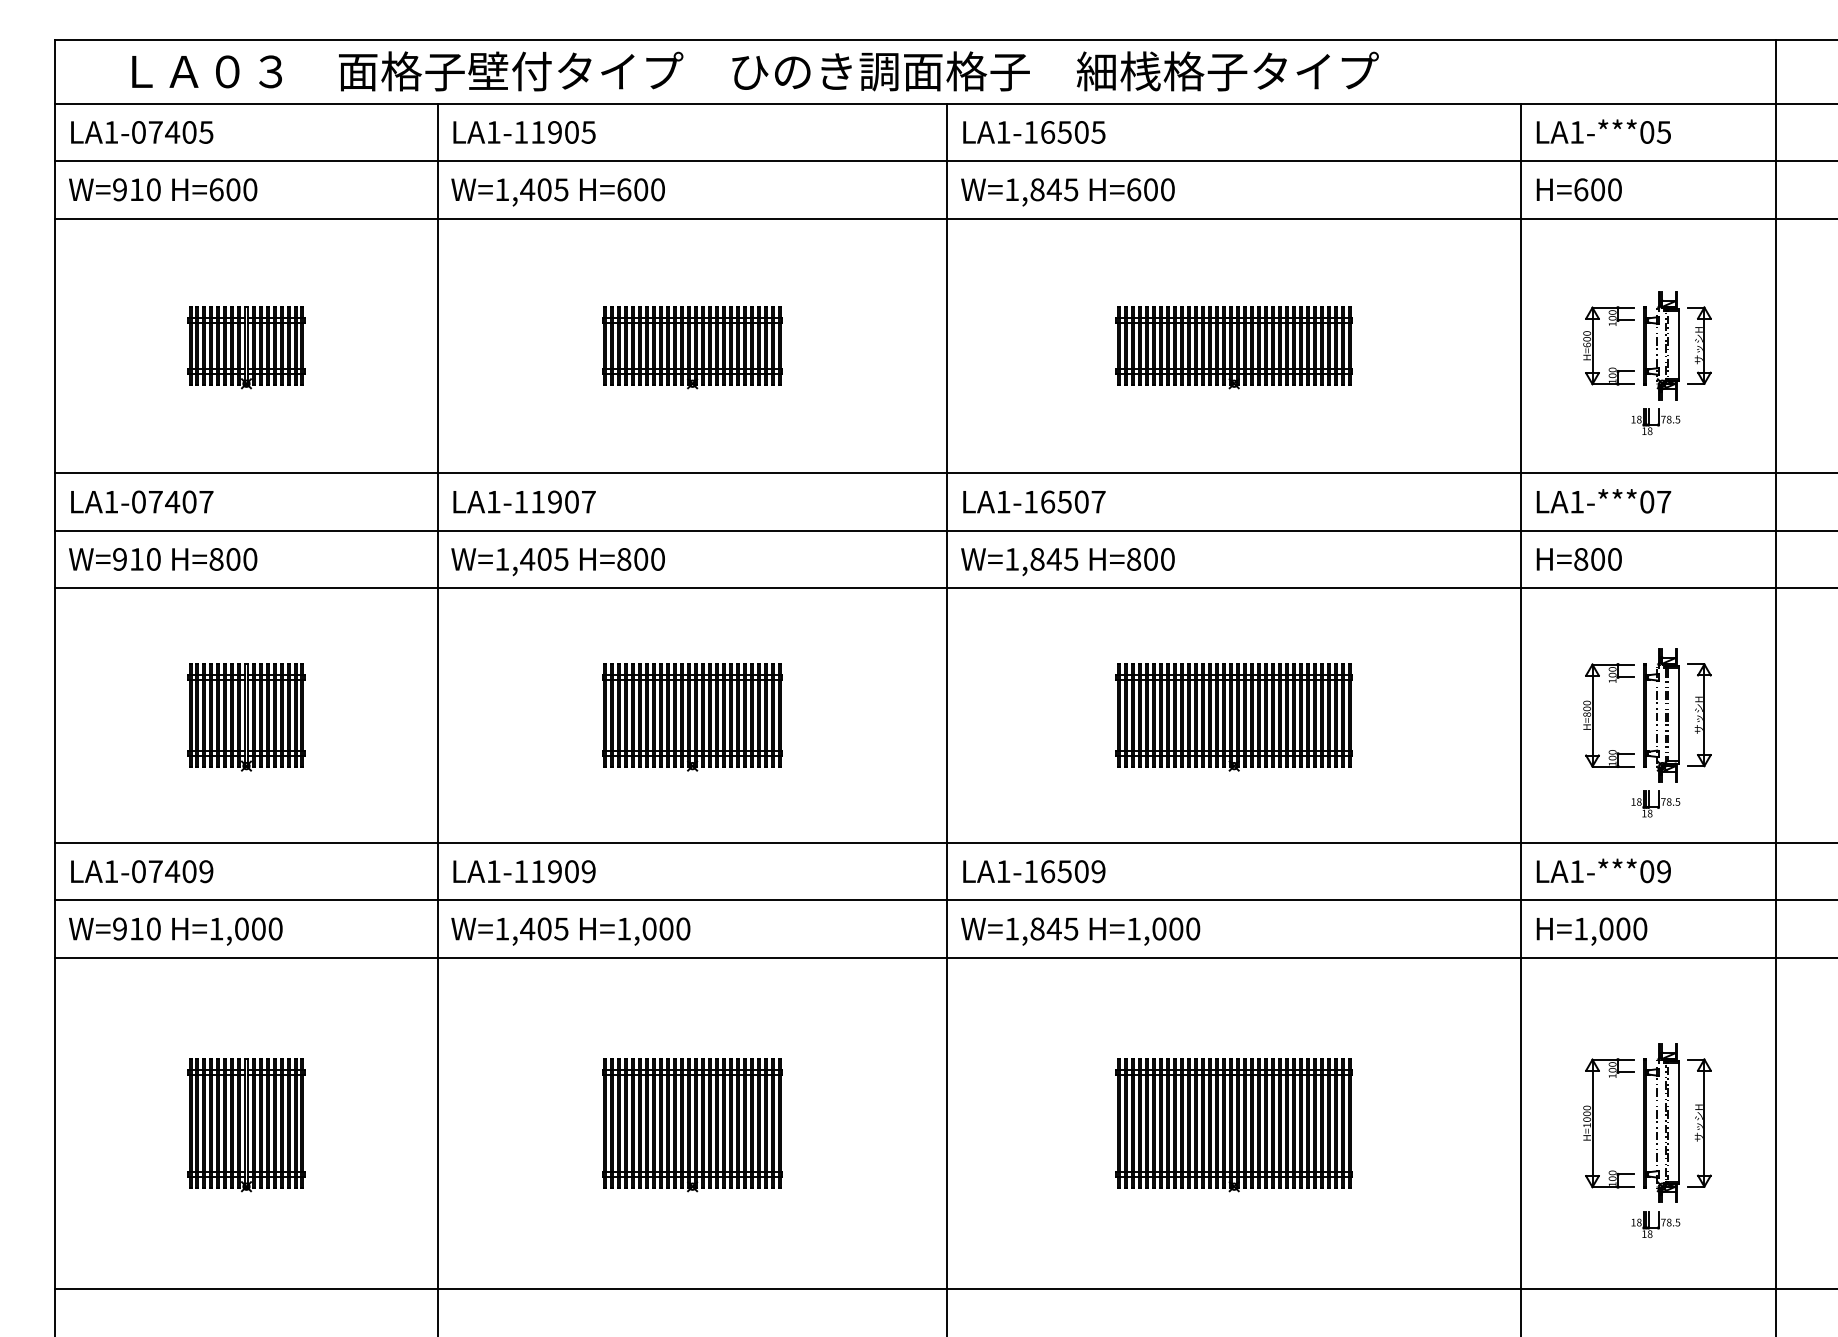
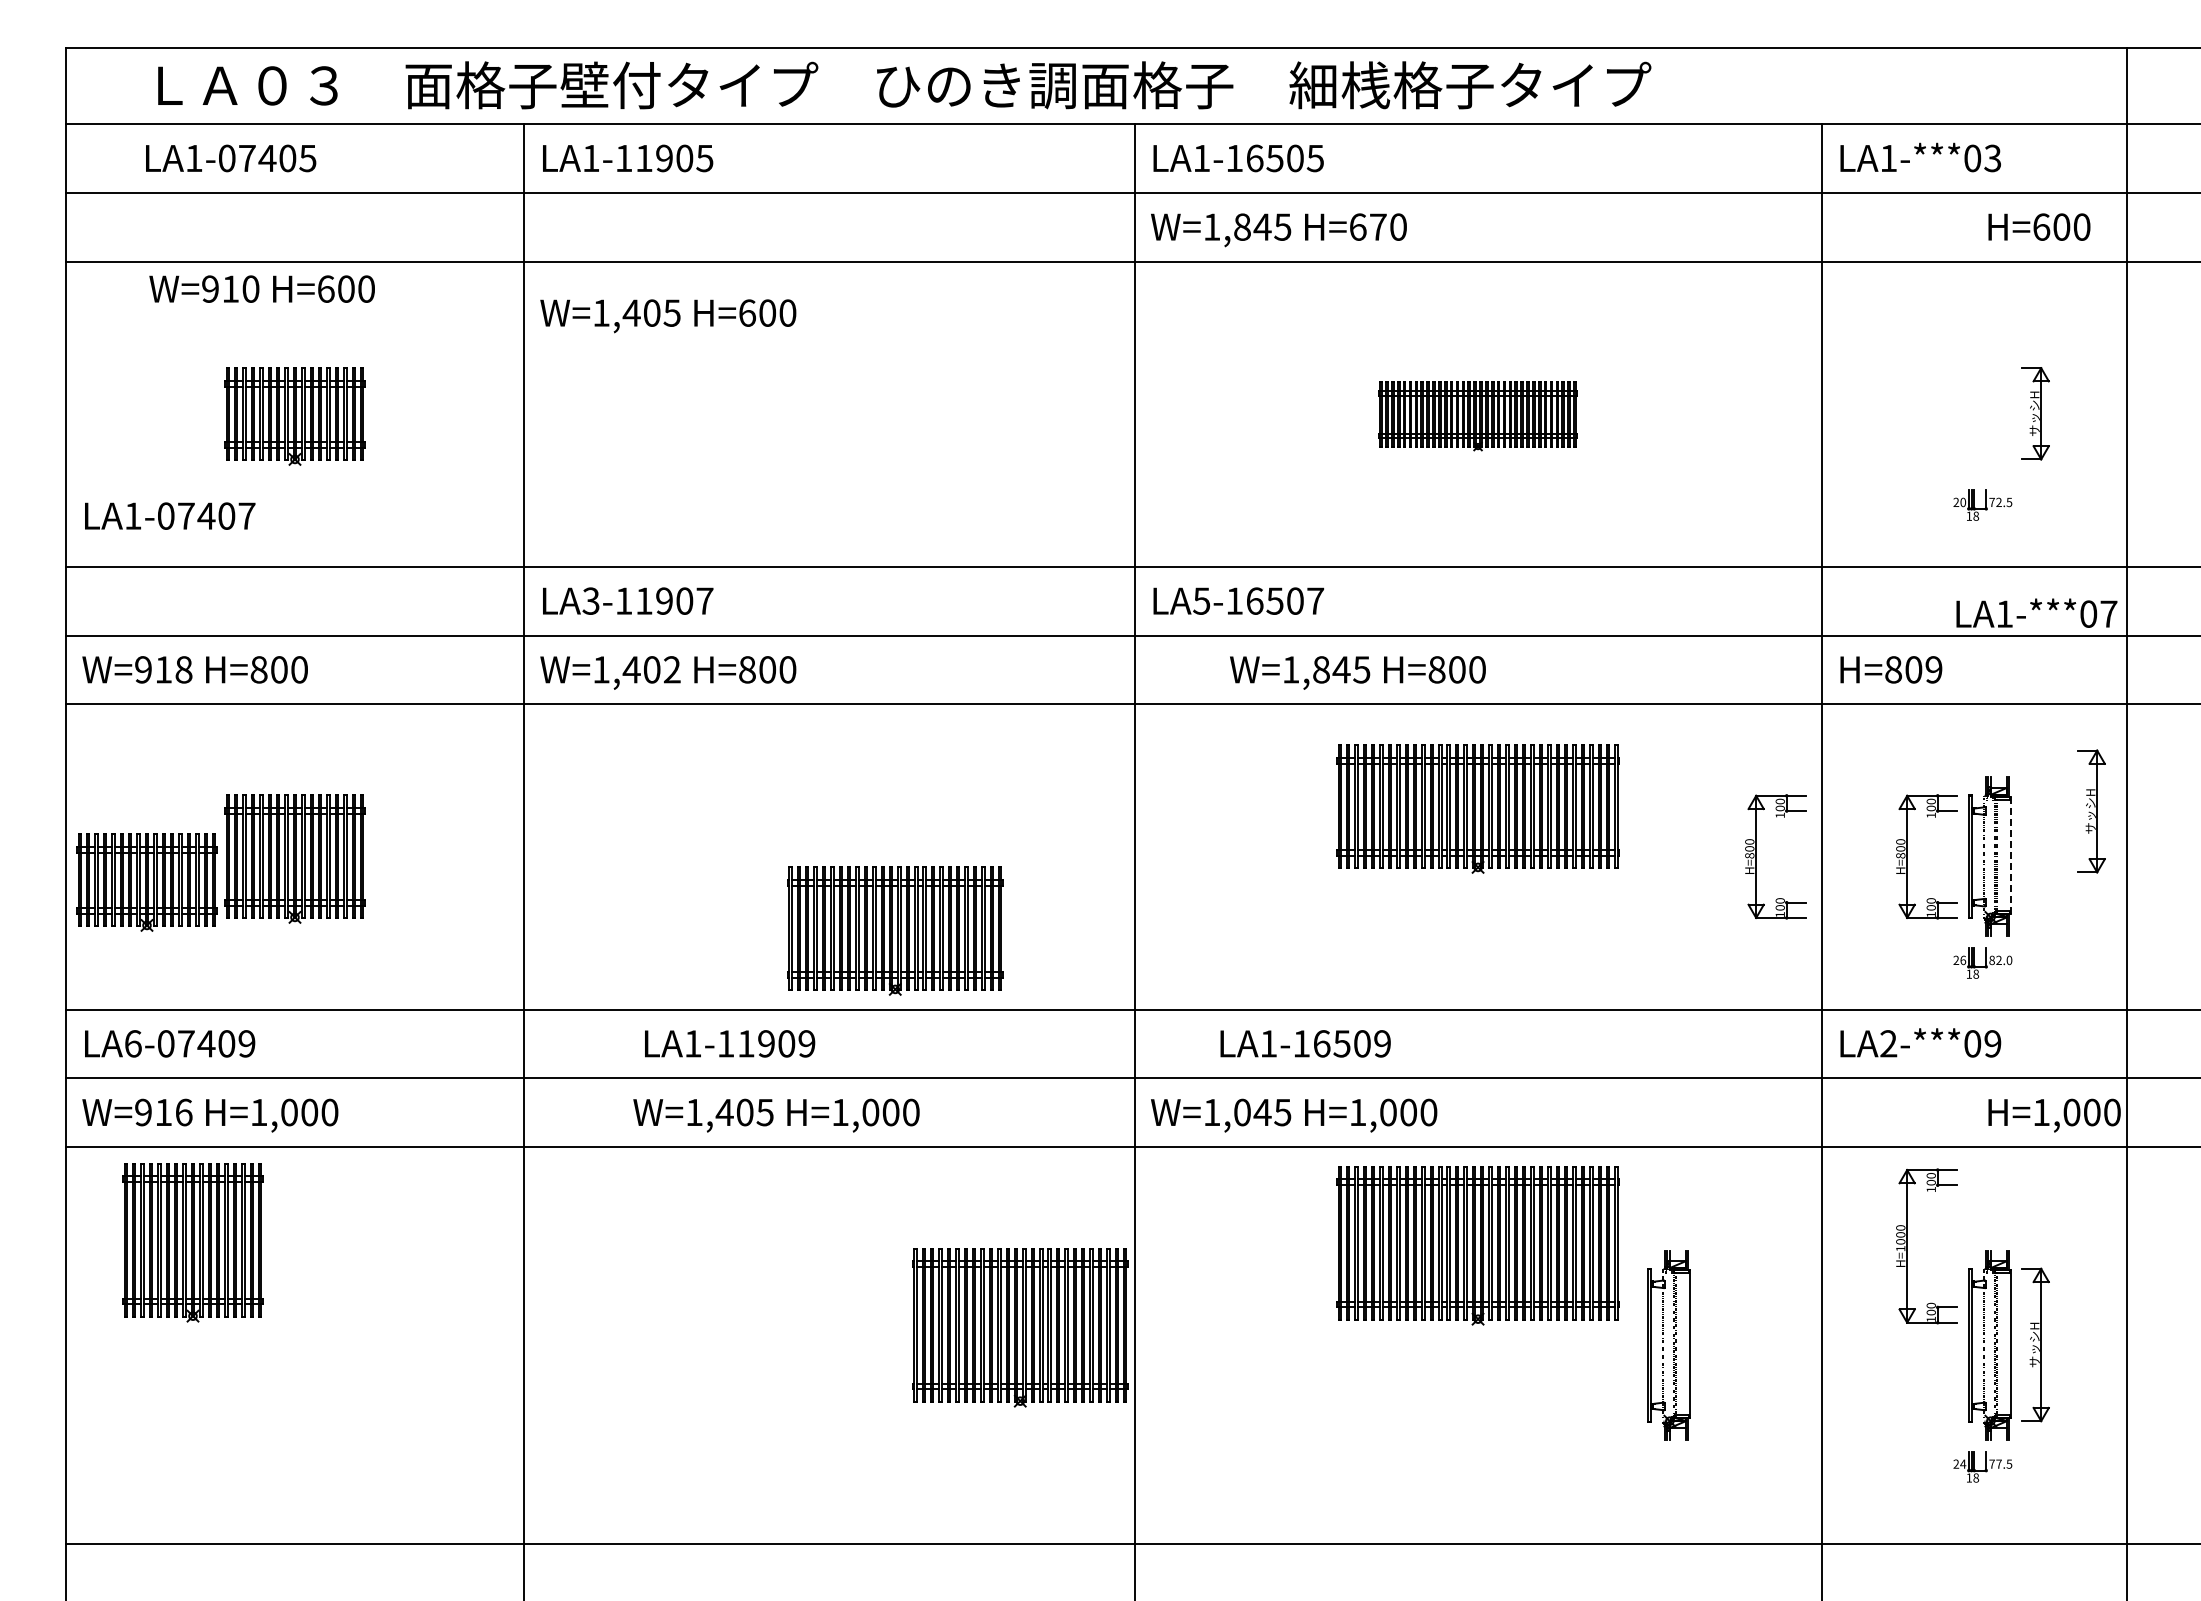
text: (1663, 131) -> (1992, 157), LA1-***05 -> LA1-***03
text: (142, 132) -> (231, 158), moved
text: (162, 189) -> (261, 288), moved
text: (1151, 189) -> (1378, 226), H=600 -> H=670
text: (1579, 189) -> (2039, 226), moved
text: (558, 192) -> (668, 316), moved
part: (1592, 345) -> (1907, 413), removed
part: (1661, 345) -> (1989, 413), removed
part: (692, 347) -> (829, 416), removed
part: (1233, 347) -> (1477, 416), size x0.7
text: (1636, 418) -> (1959, 501), 18 -> 20
text: (1668, 419) -> (1998, 502), 78.5 -> 72.5
text: (1603, 500) -> (2036, 612), moved
text: (142, 501) -> (170, 515), moved
text: (493, 501) -> (590, 600), LA1-11907 -> LA3-11907
text: (1003, 501) -> (1201, 600), LA1-16507 -> LA5-16507
text: (153, 559) -> (183, 669), W=910 -> W=918
text: (560, 559) -> (671, 669), W=1,405 -> W=1,402
text: (1614, 559) -> (1933, 669), H=800 -> H=809
text: (1067, 561) -> (1357, 672), moved
line: (1678, 714) -> (2010, 855), solid -> dashed
part: (1466, 715) -> (1756, 856), added
part: (1699, 715) -> (2091, 811), moved
part: (692, 716) -> (895, 930), moved
part: (1233, 716) -> (1477, 808), moved
part: (122, 736) -> (146, 882), added
text: (1636, 801) -> (1959, 959), 18 -> 26
text: (1670, 802) -> (2000, 960), 78.5 -> 82.0
text: (111, 871) -> (133, 1043), LA1-07409 -> LA6-07409
text: (524, 871) -> (730, 1043), moved
text: (1034, 871) -> (1305, 1043), moved
text: (1576, 871) -> (1888, 1043), LA1-***09 -> LA2-***09
text: (153, 928) -> (183, 1112), W=910 -> W=916
text: (1037, 928) -> (1242, 1112), W=1,845 -> W=1,045
text: (570, 931) -> (776, 1115), moved
text: (1591, 931) -> (2054, 1115), moved
part: (1393, 1123) -> (1668, 1345), added
part: (1592, 1123) -> (1907, 1246), moved
part: (246, 1125) -> (192, 1242), moved
part: (692, 1125) -> (1020, 1327), moved
part: (1233, 1125) -> (1477, 1245), moved
text: (1636, 1222) -> (1959, 1463), 18 -> 24
text: (1668, 1222) -> (1998, 1463), 78.5 -> 77.5

